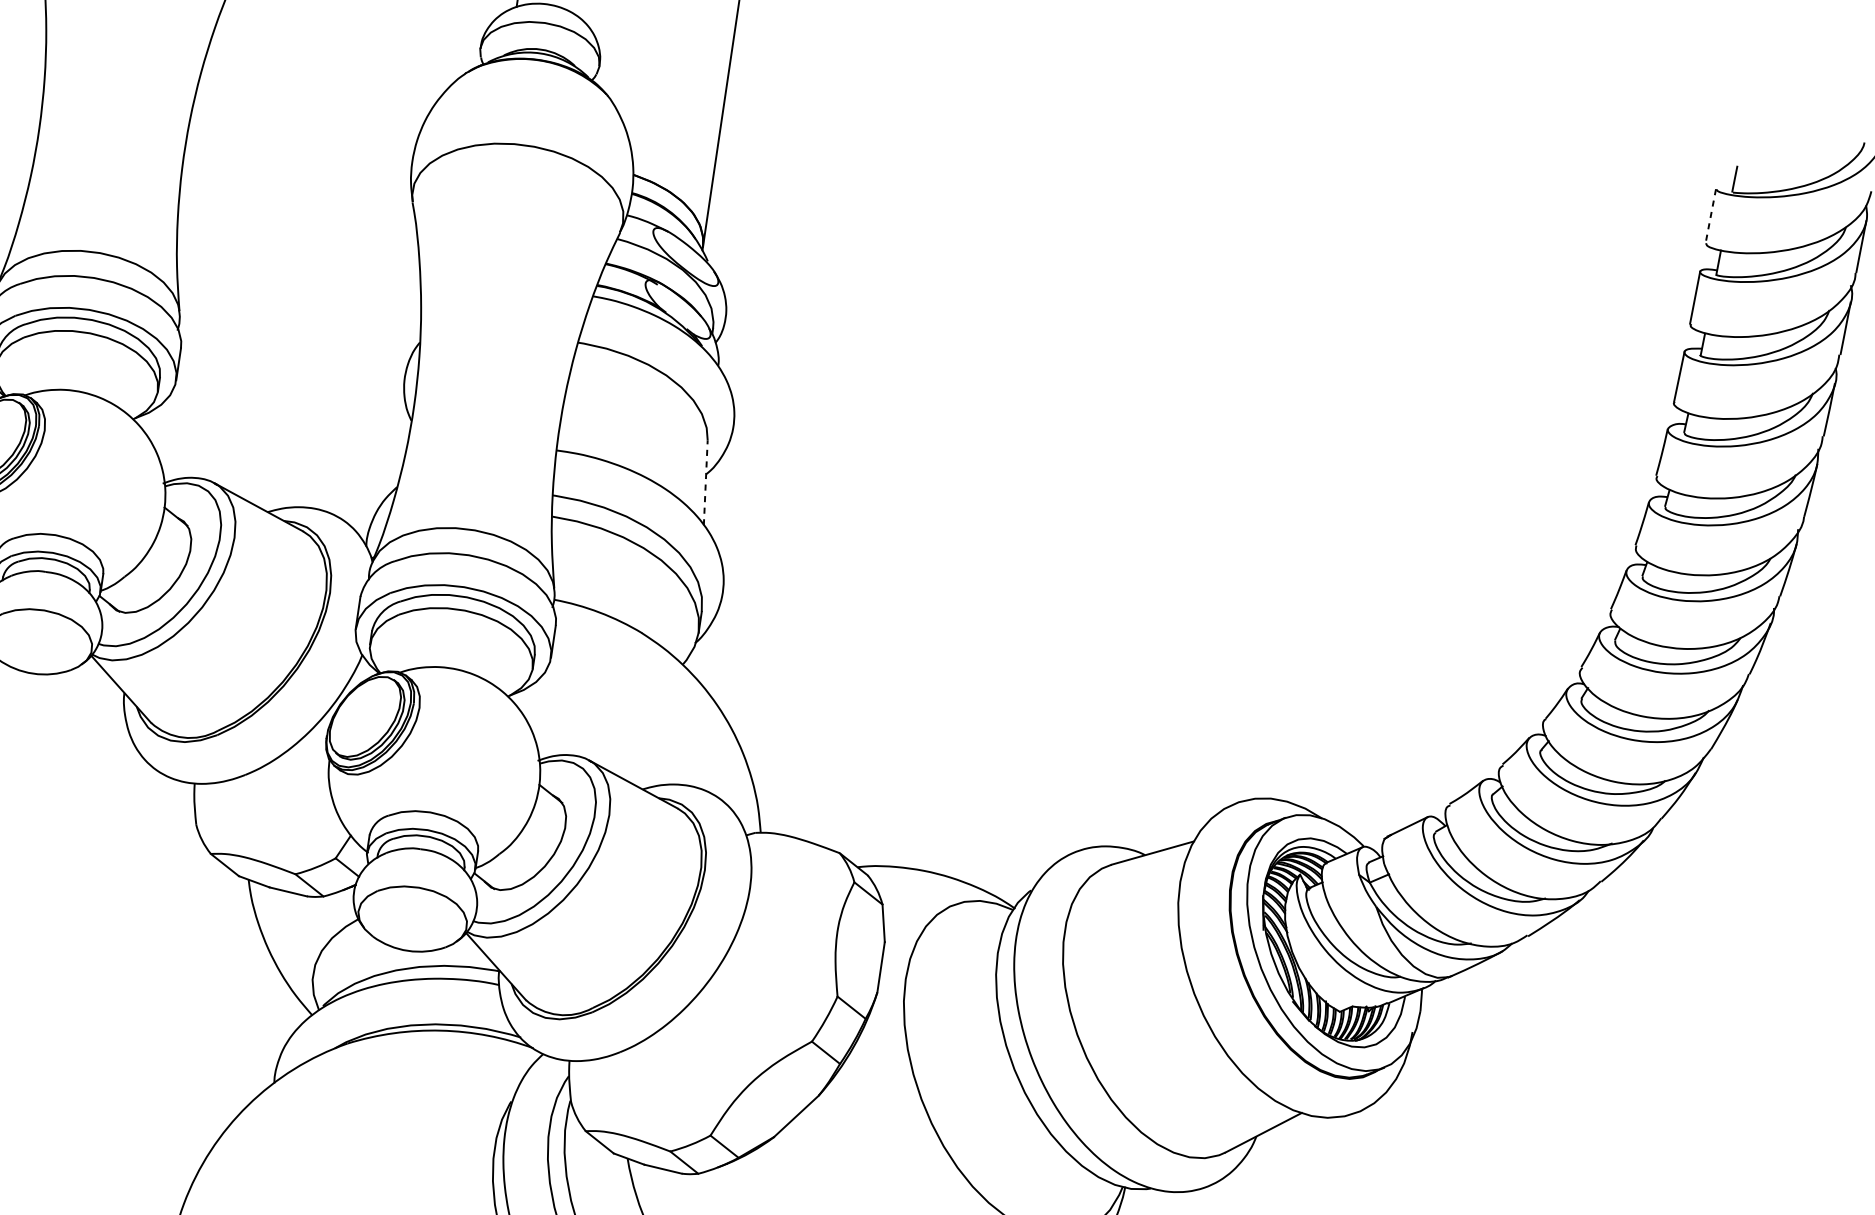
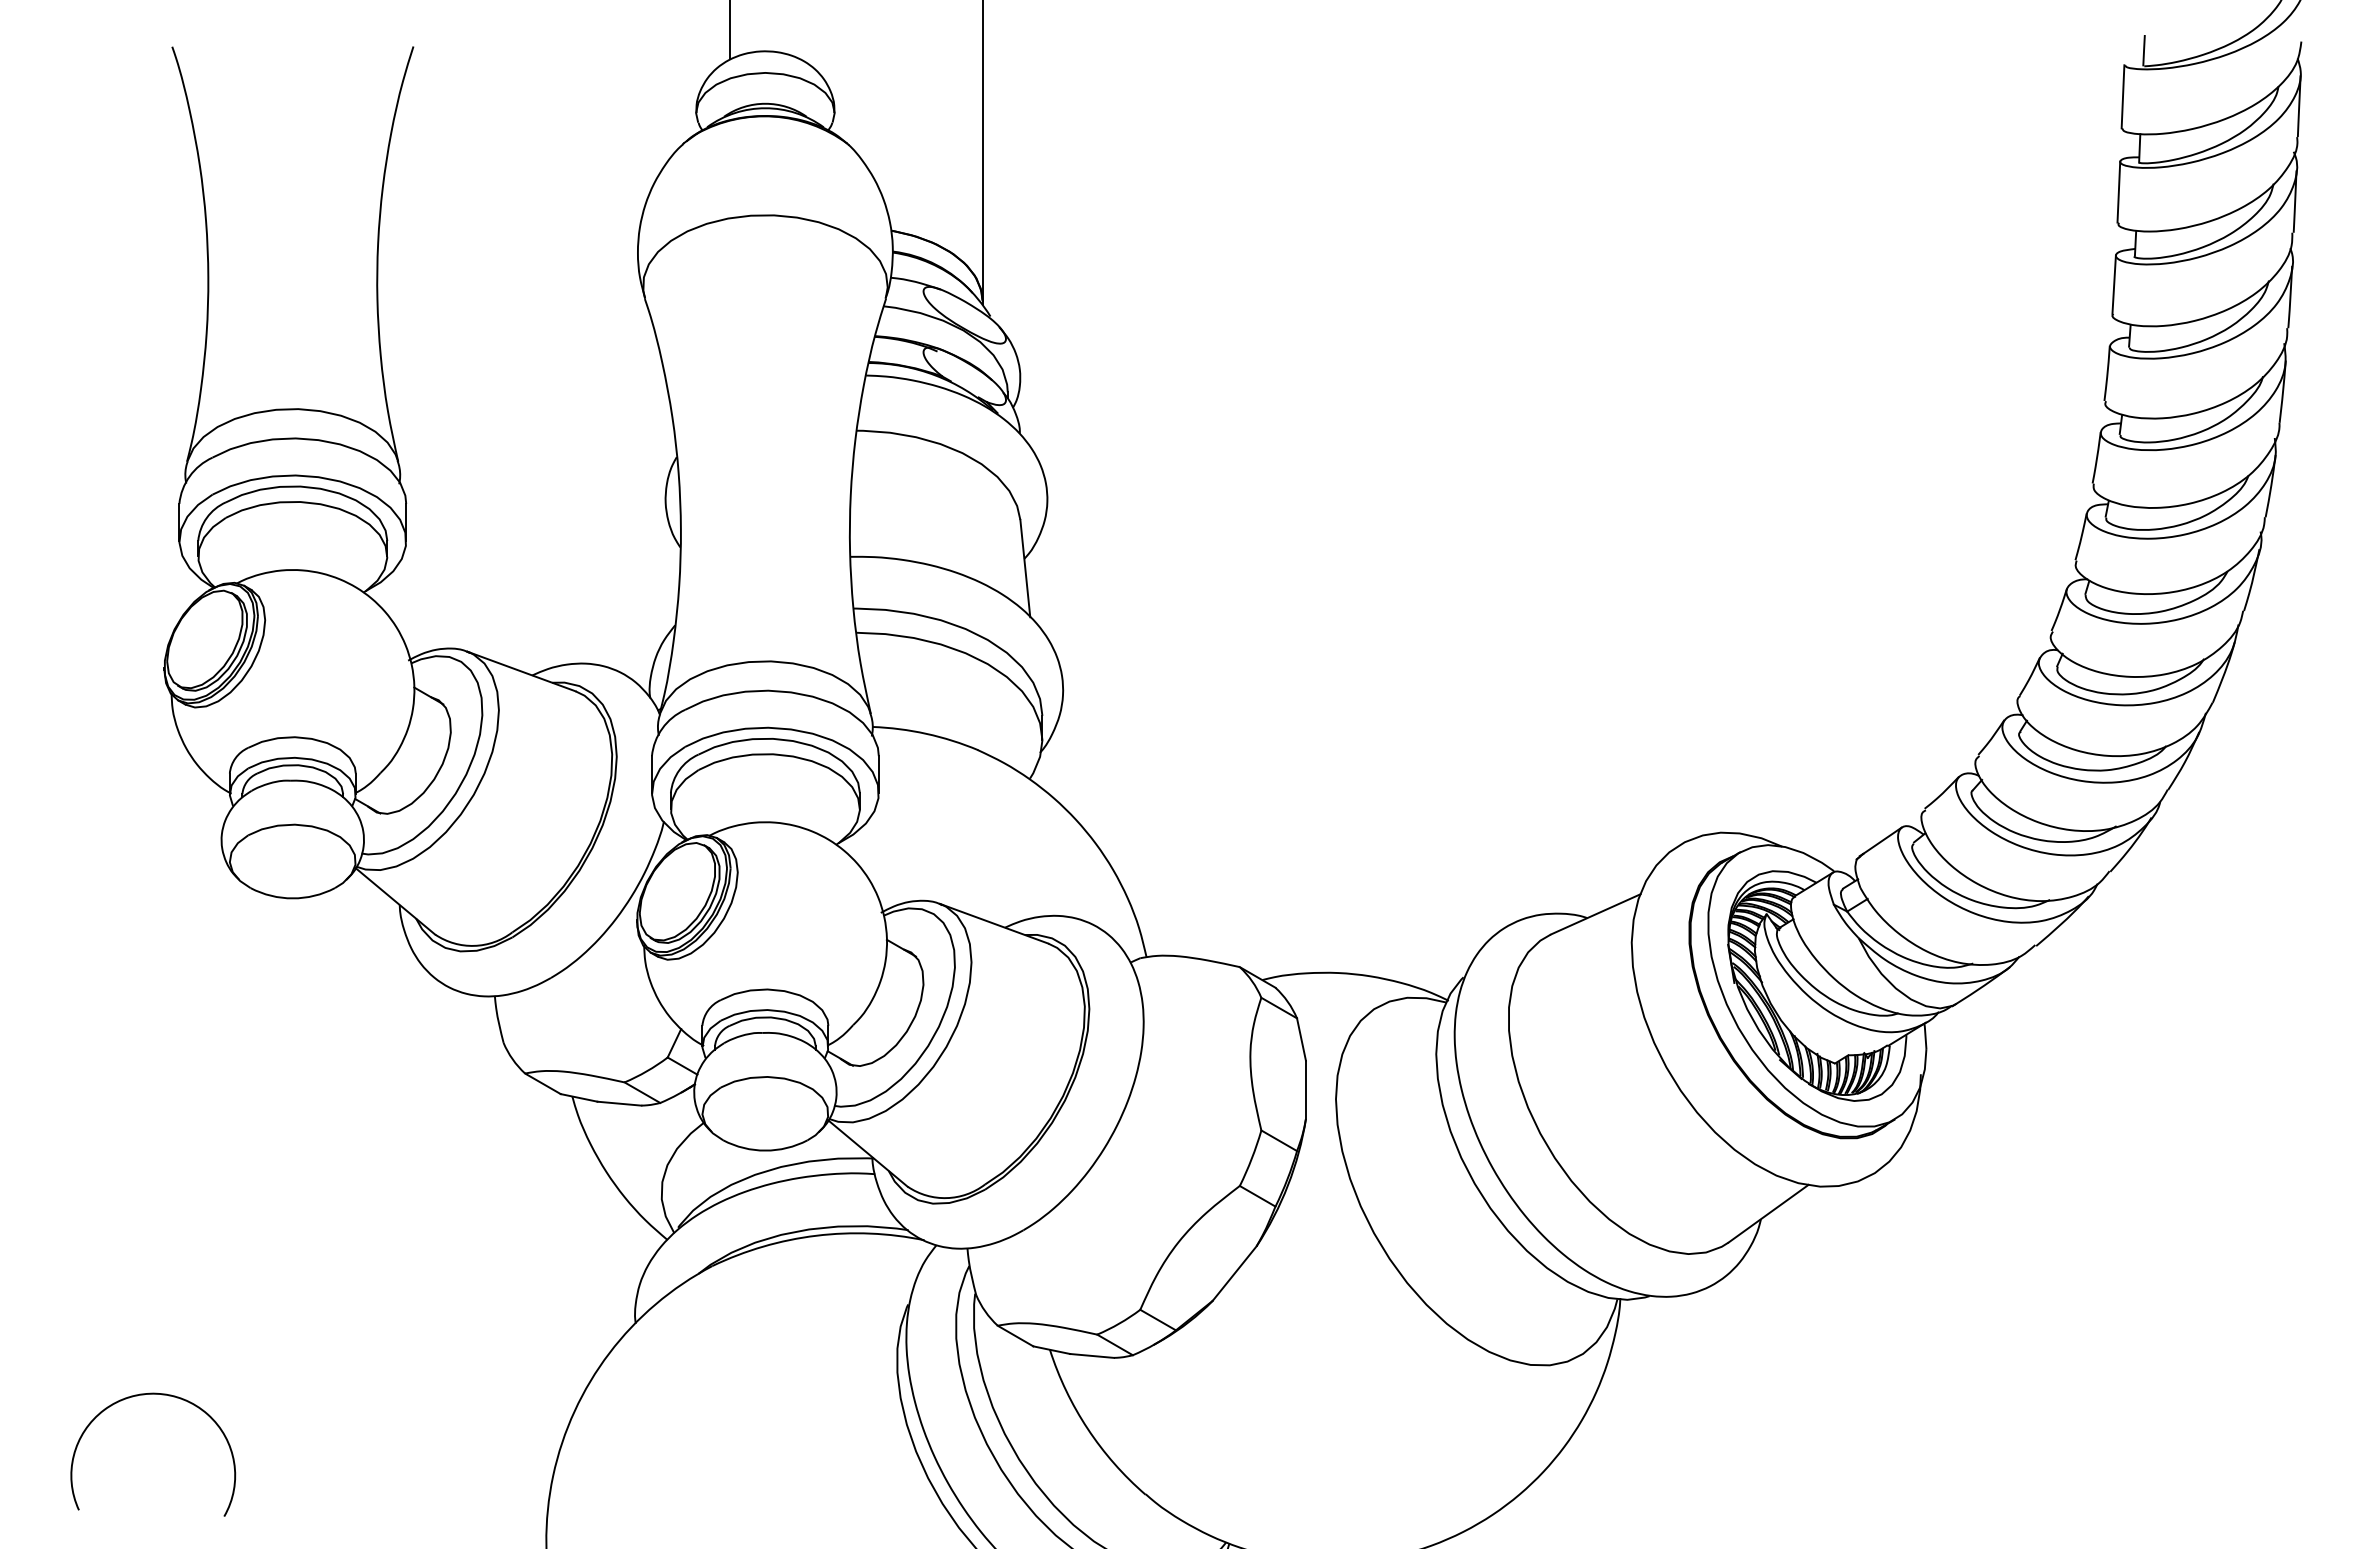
line: (1711, 215) -> (2123, 96), dashed -> solid
line: (705, 482) -> (1025, 568), dashed -> solid

